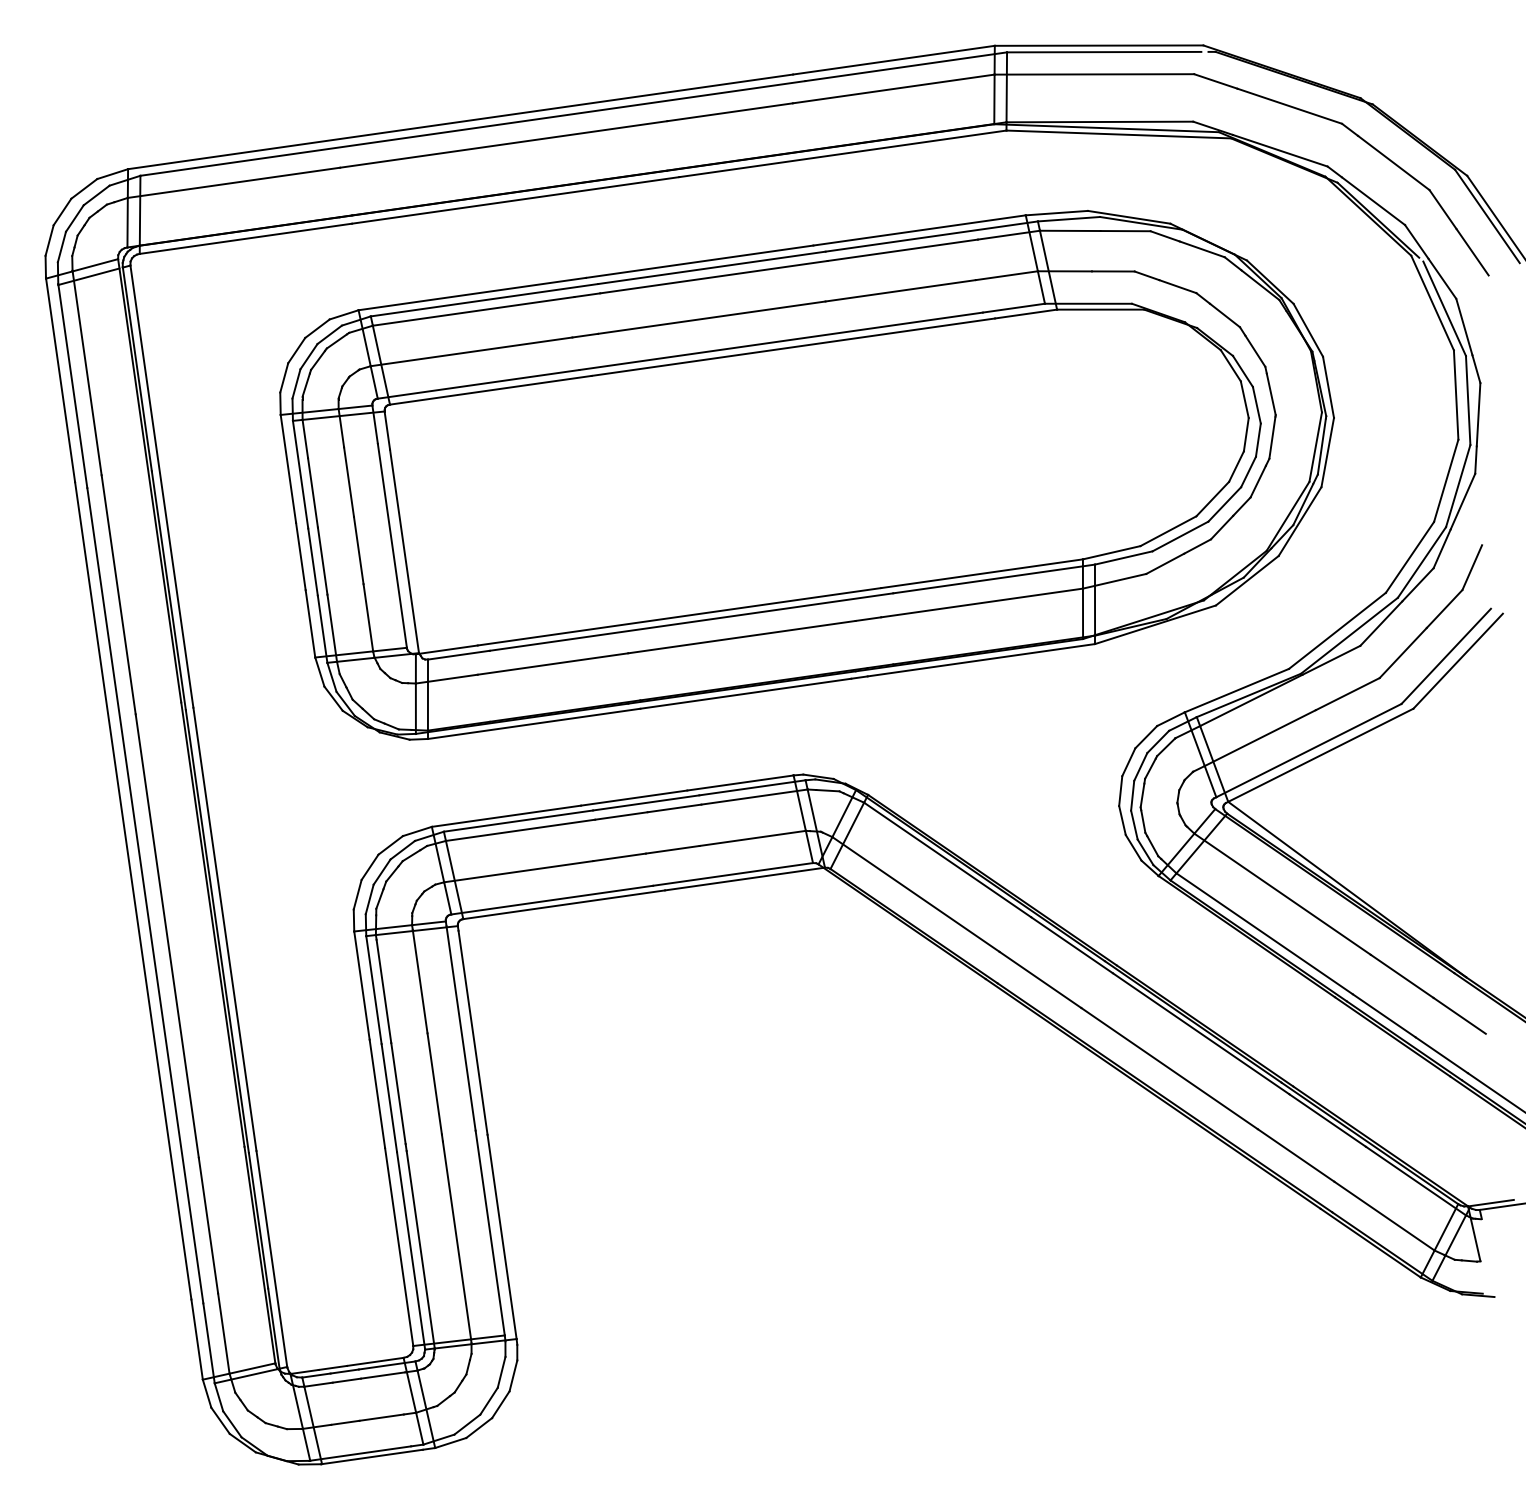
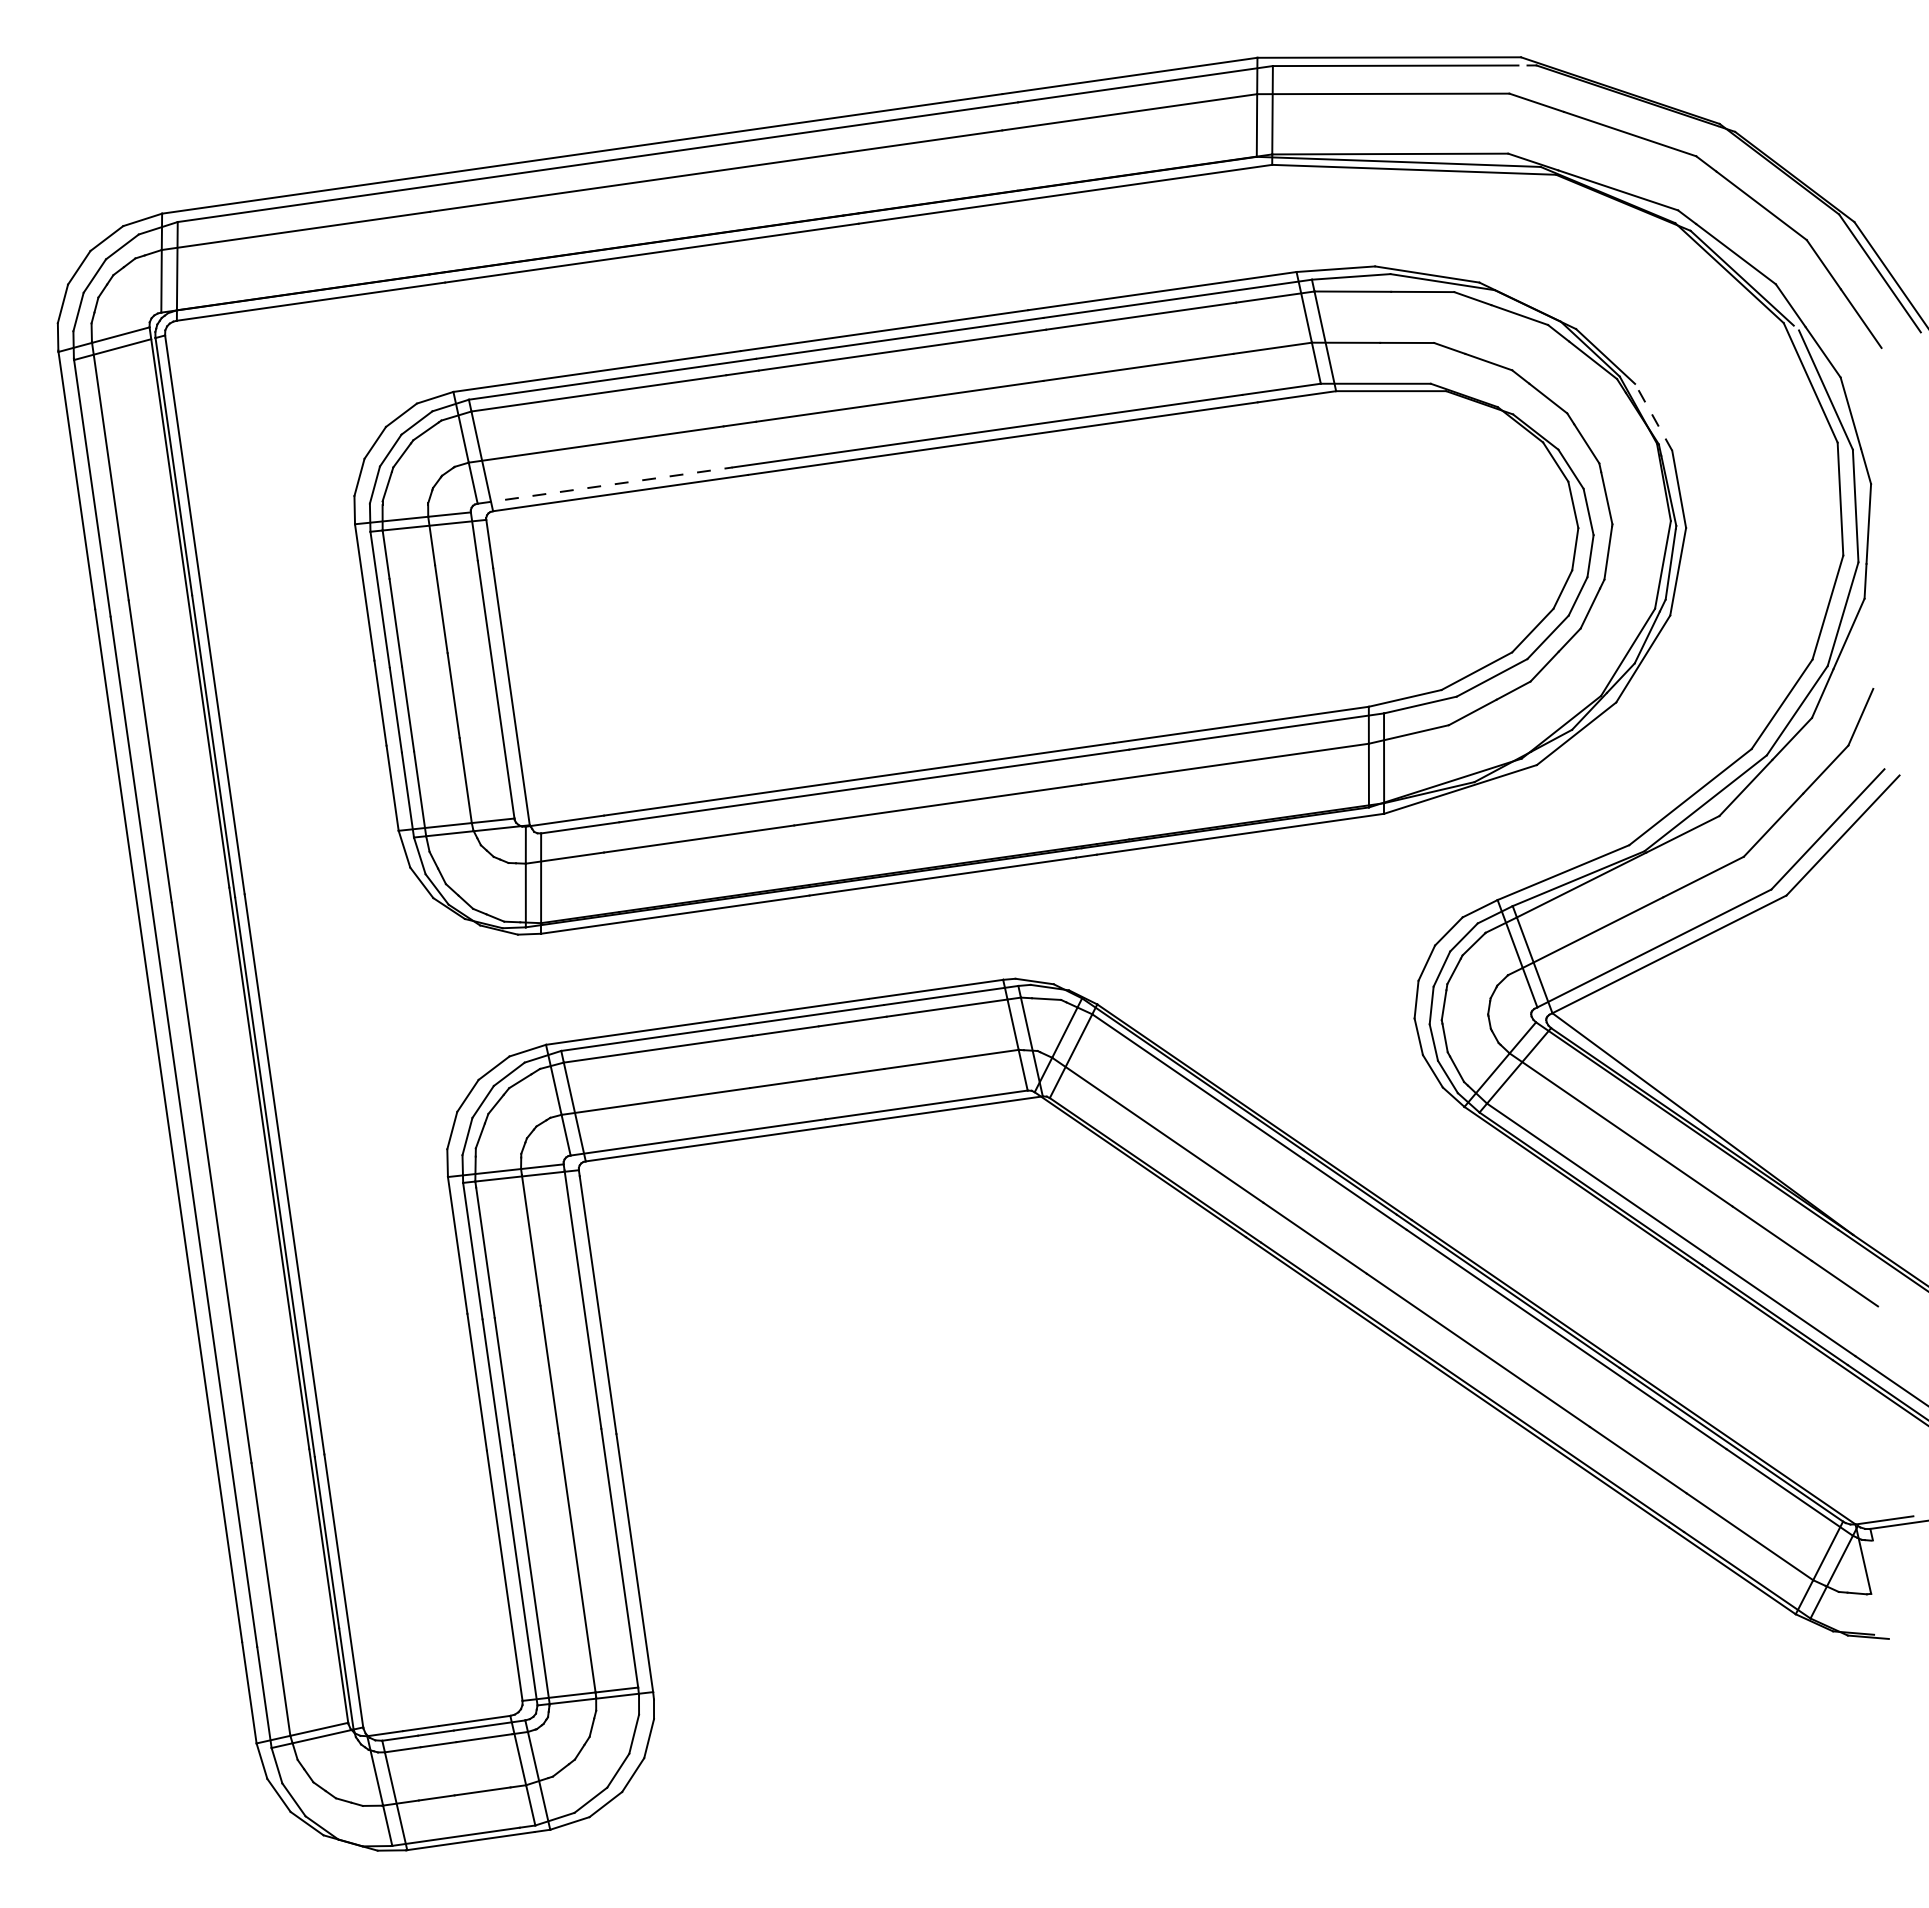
line: (1308, 329) -> (1653, 416), solid -> dashed
line: (478, 384) -> (605, 485), solid -> dashed

